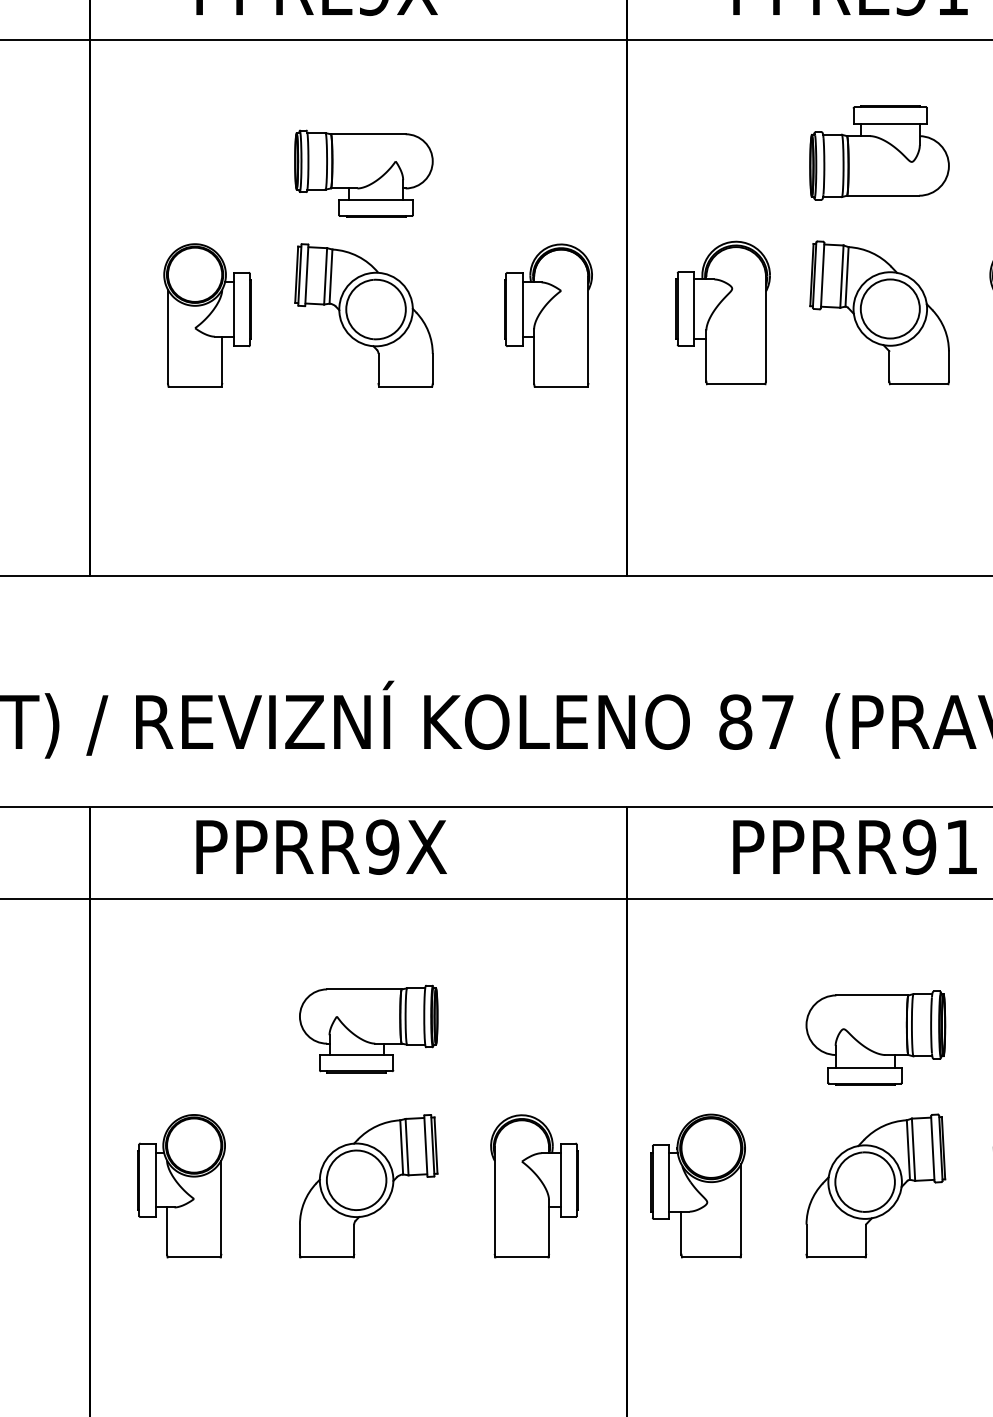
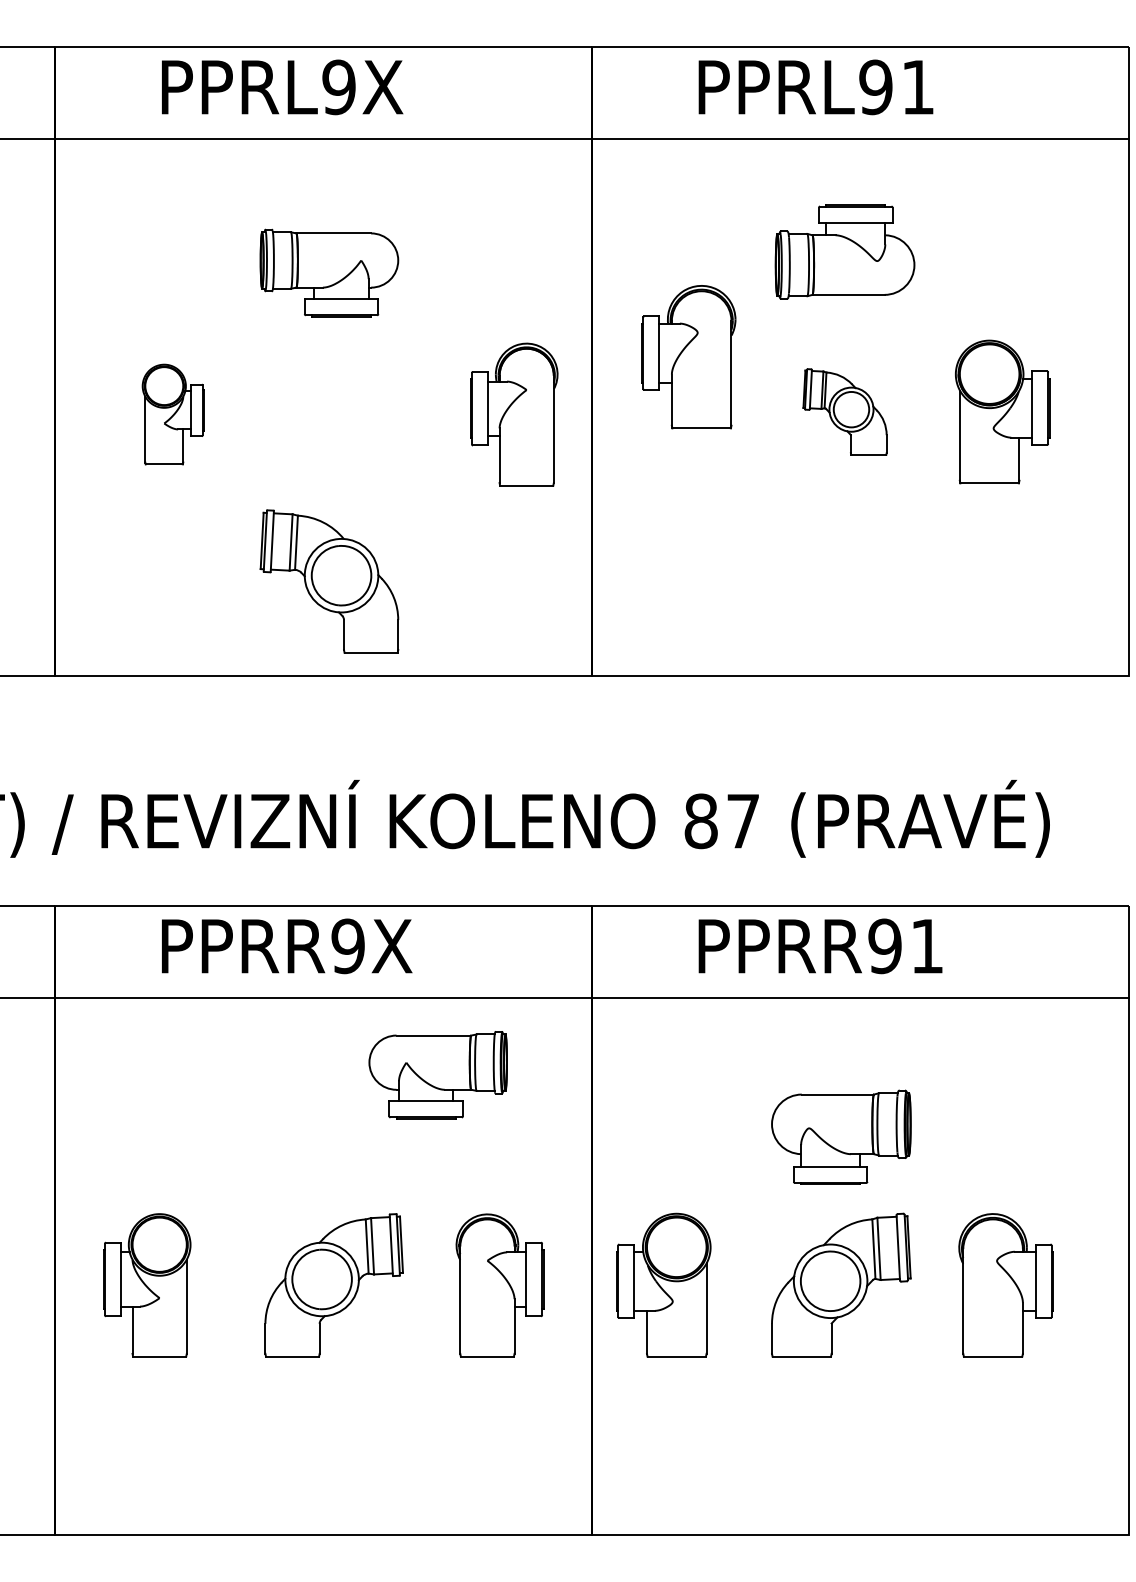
part: (879, 312) -> (844, 411), size x0.6
part: (723, 313) -> (688, 357), moved
part: (207, 315) -> (172, 414), size x0.7
part: (364, 315) -> (329, 581), moved
part: (368, 1029) -> (437, 1075), moved

